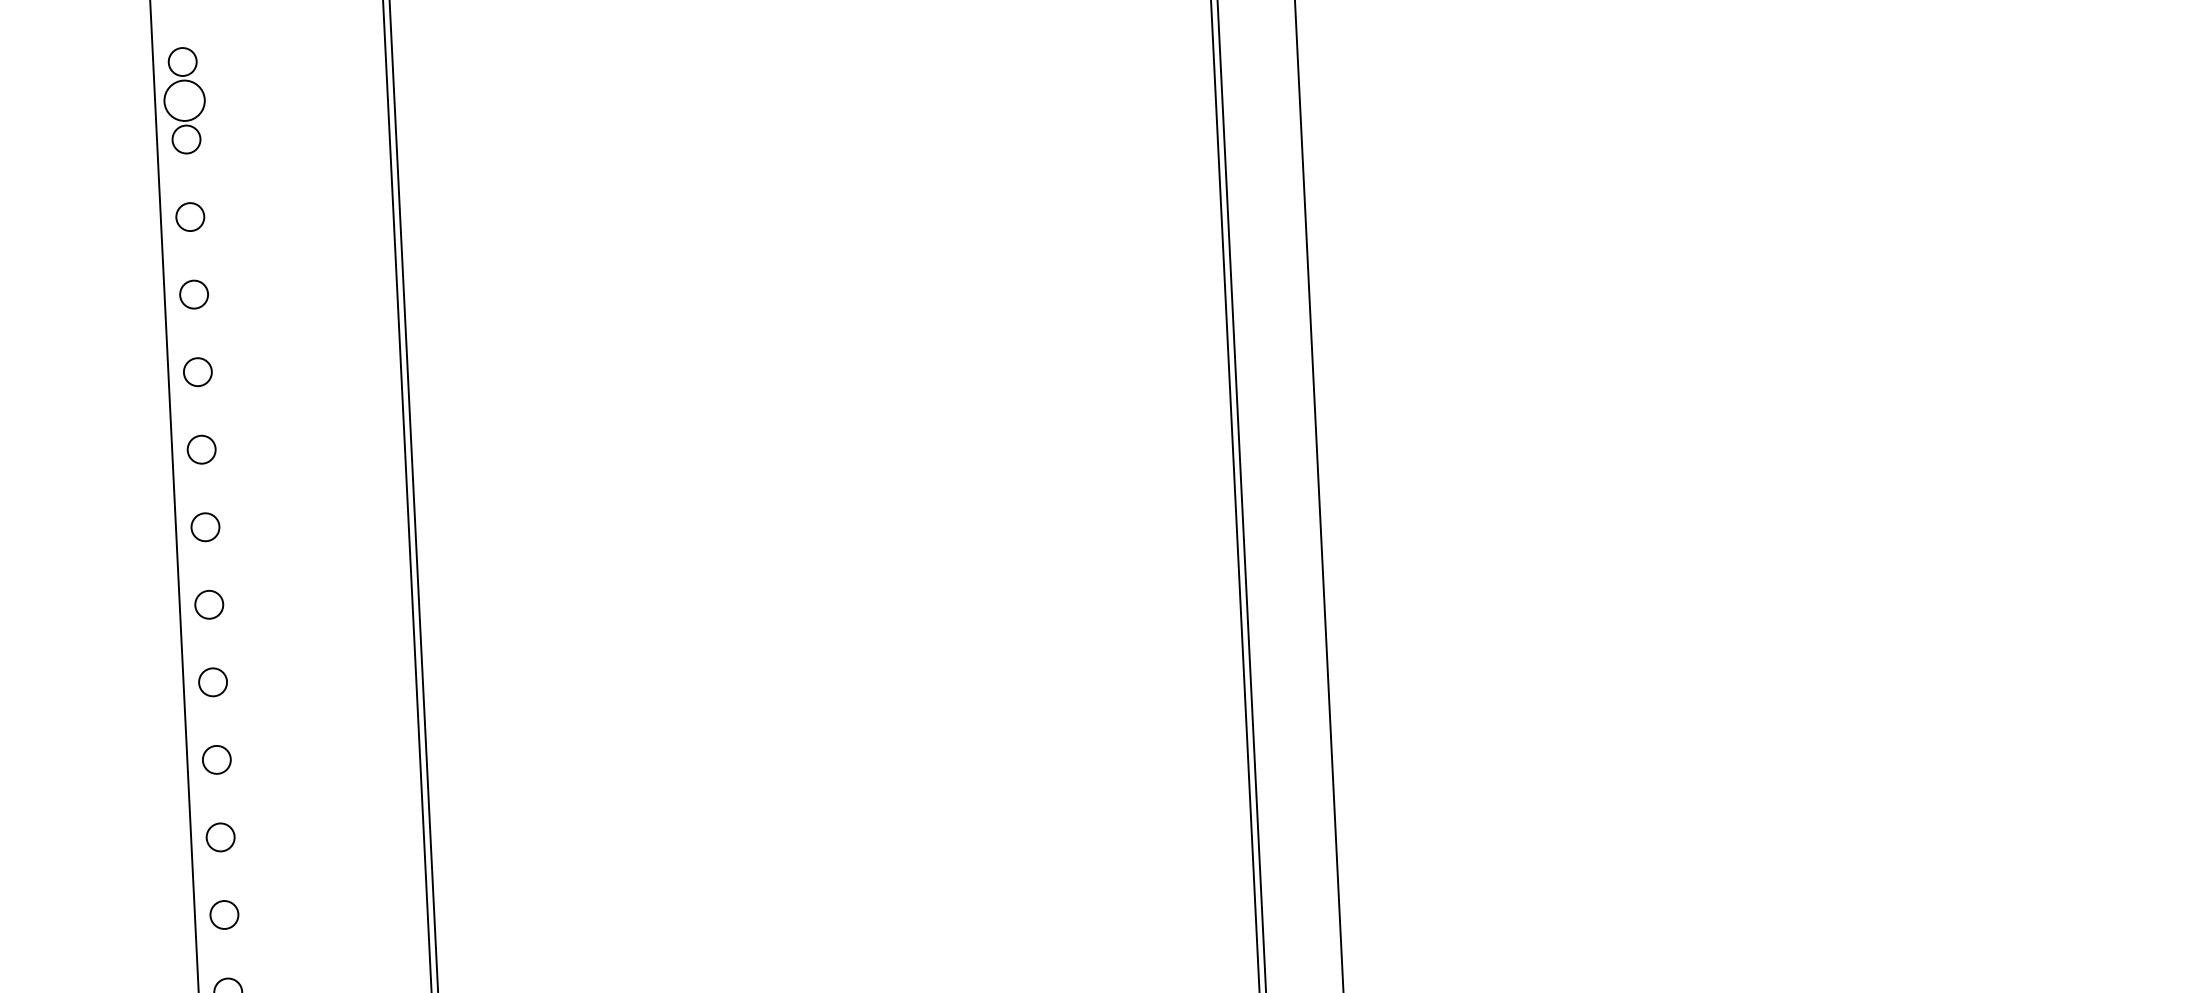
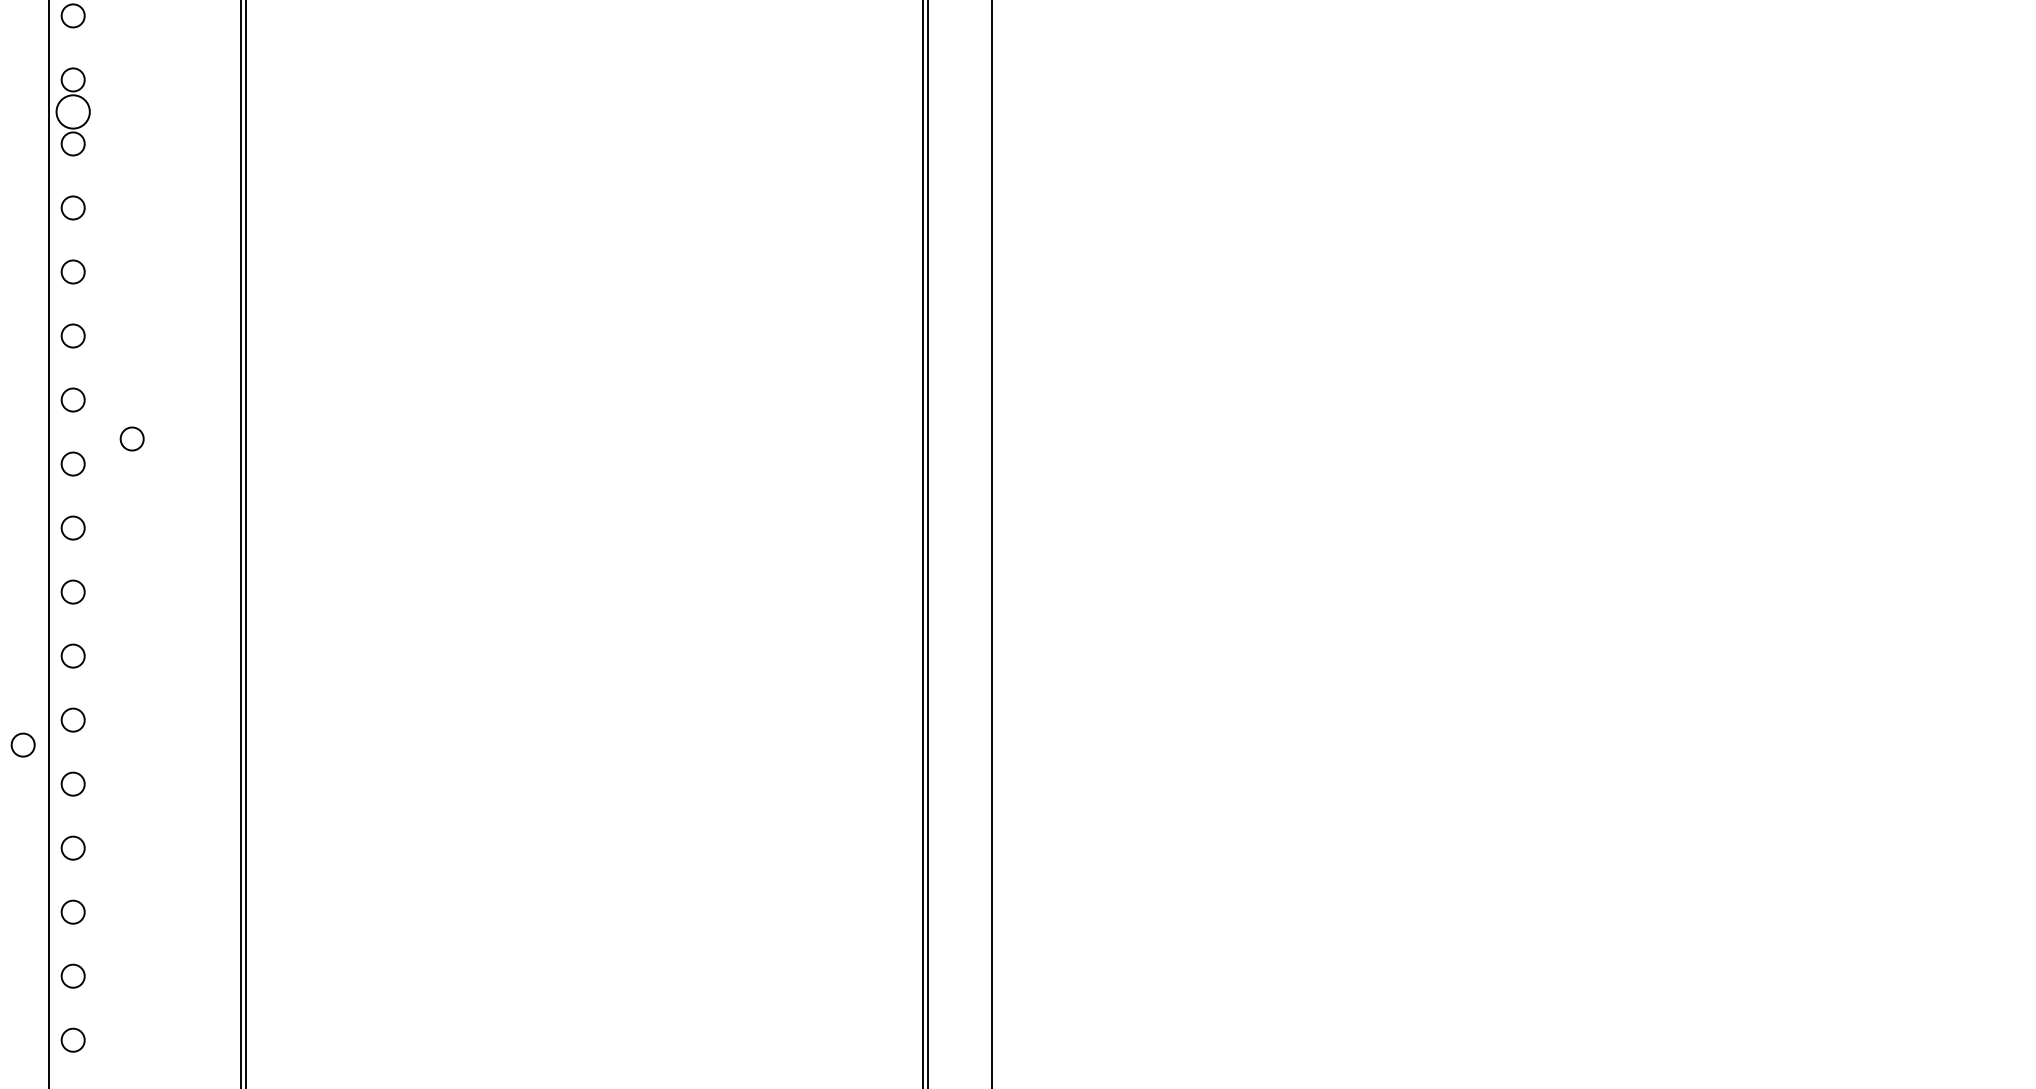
circle: (274, 492) -> (131, 438), added
circle: (160, 869) -> (22, 744), added

